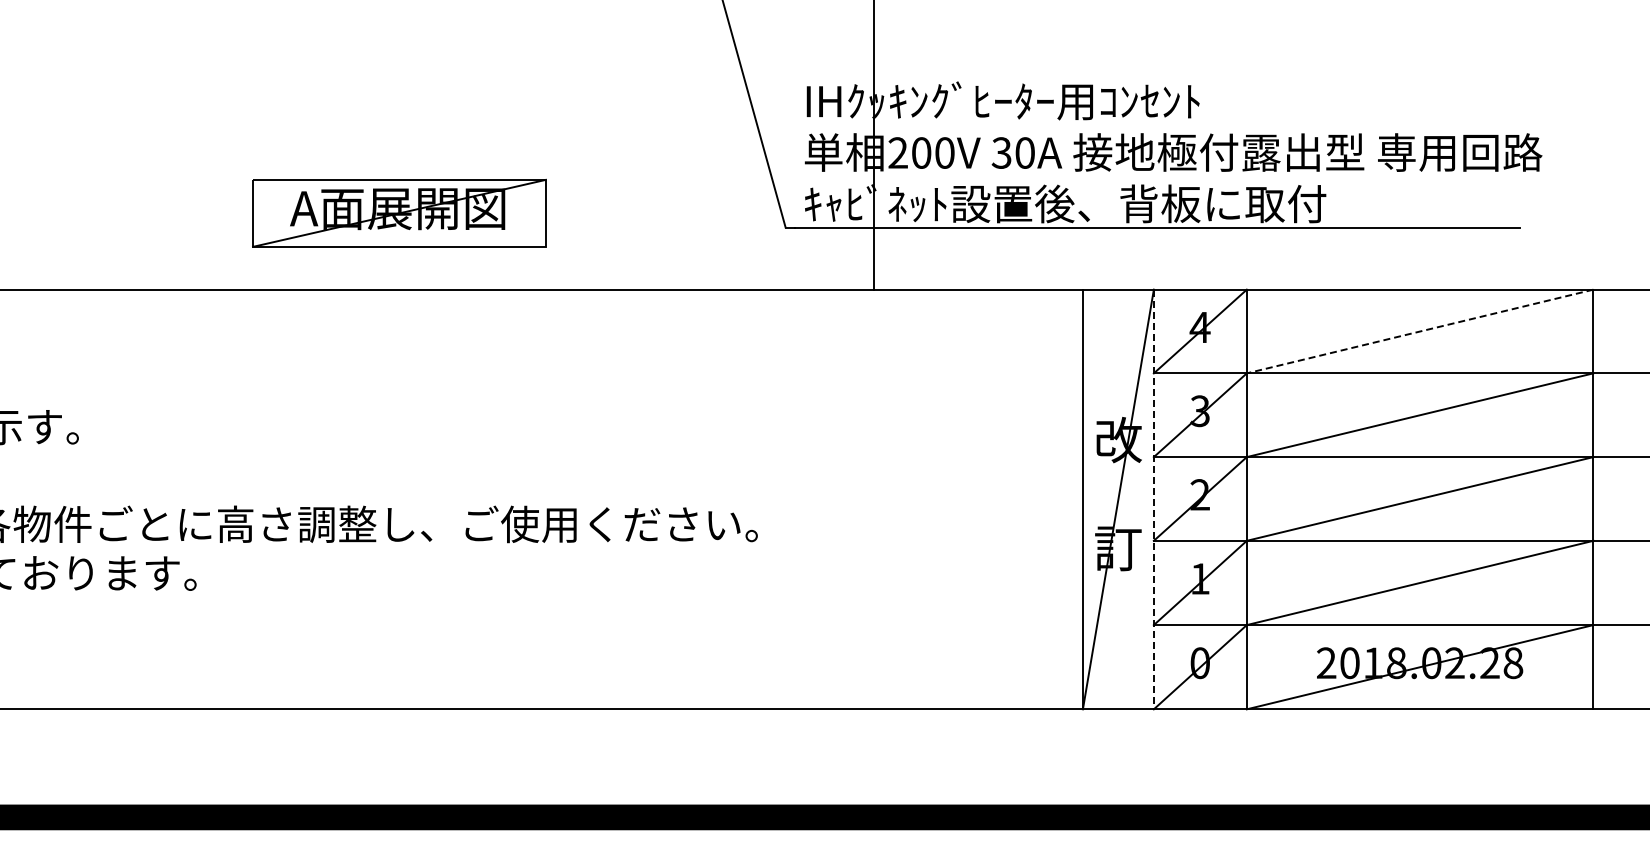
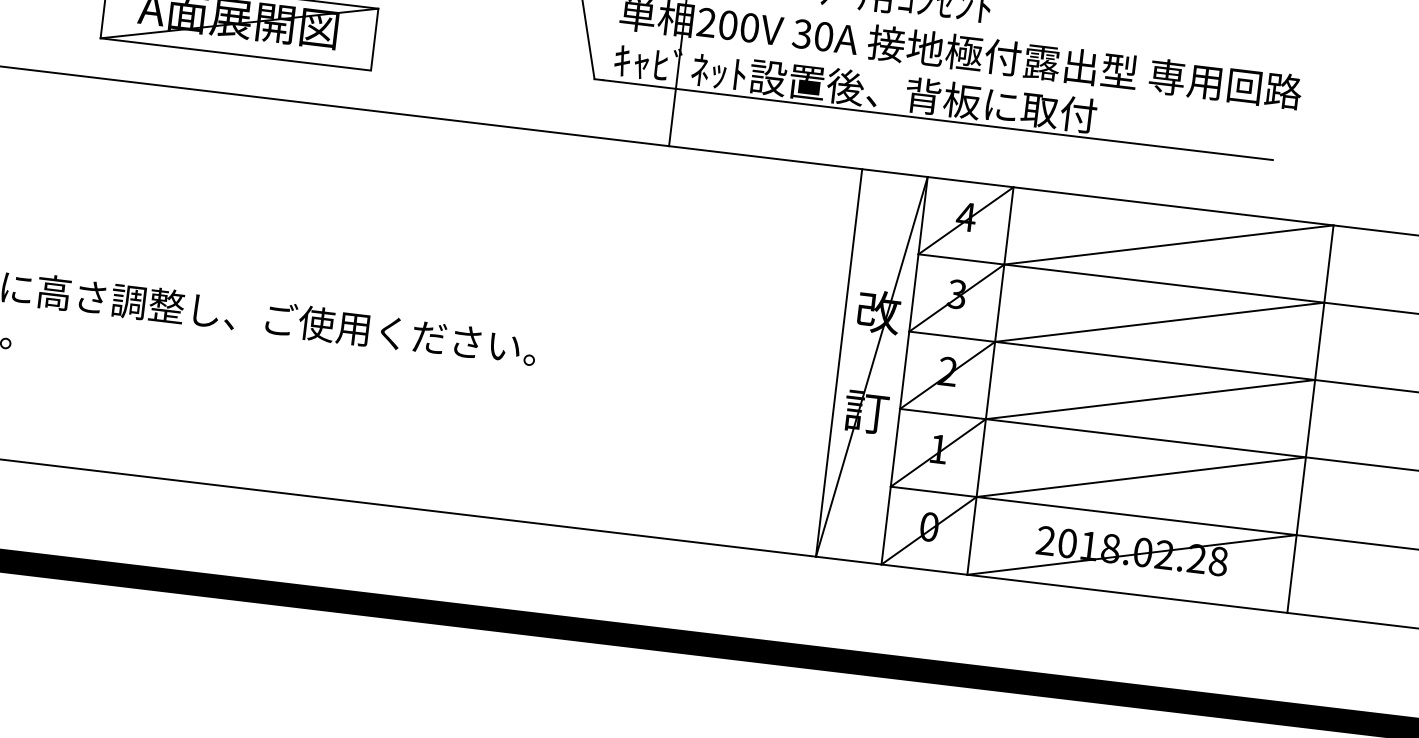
line: (1419, 331) -> (1168, 244), dashed -> solid
line: (1153, 499) -> (904, 370), dashed -> solid

